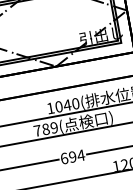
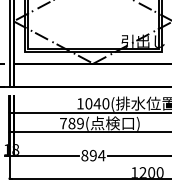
text: (64, 158) -> (84, 155), 694 -> 894

